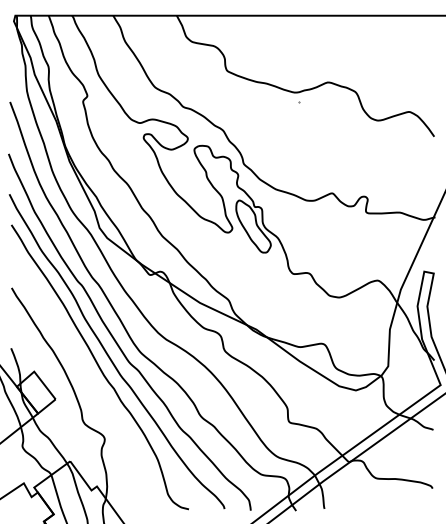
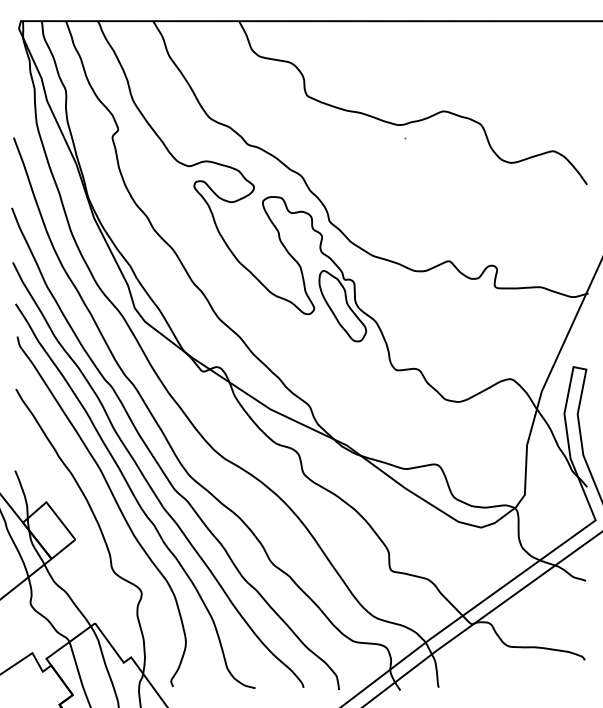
curve: (85, 372) -> (115, 503), added

